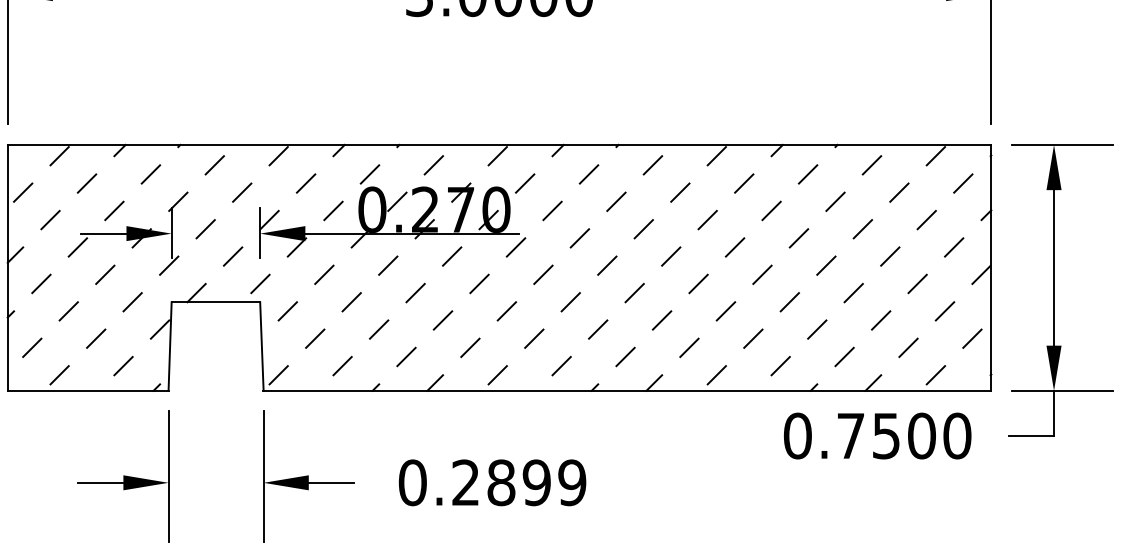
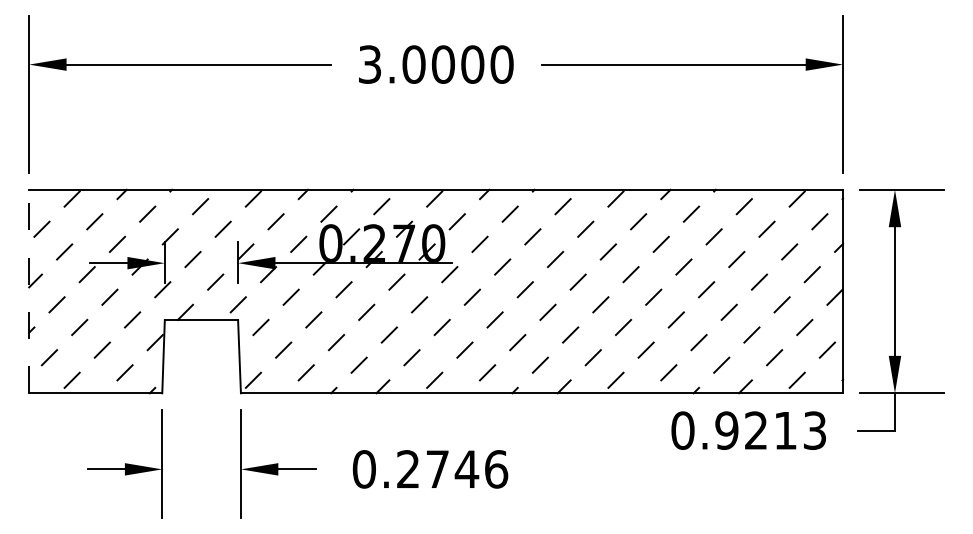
line: (8, 267) -> (29, 291), solid -> dashed
text: (903, 435) -> (770, 430), 0.7500 -> 0.9213
text: (537, 482) -> (467, 469), 0.2899 -> 0.2746

